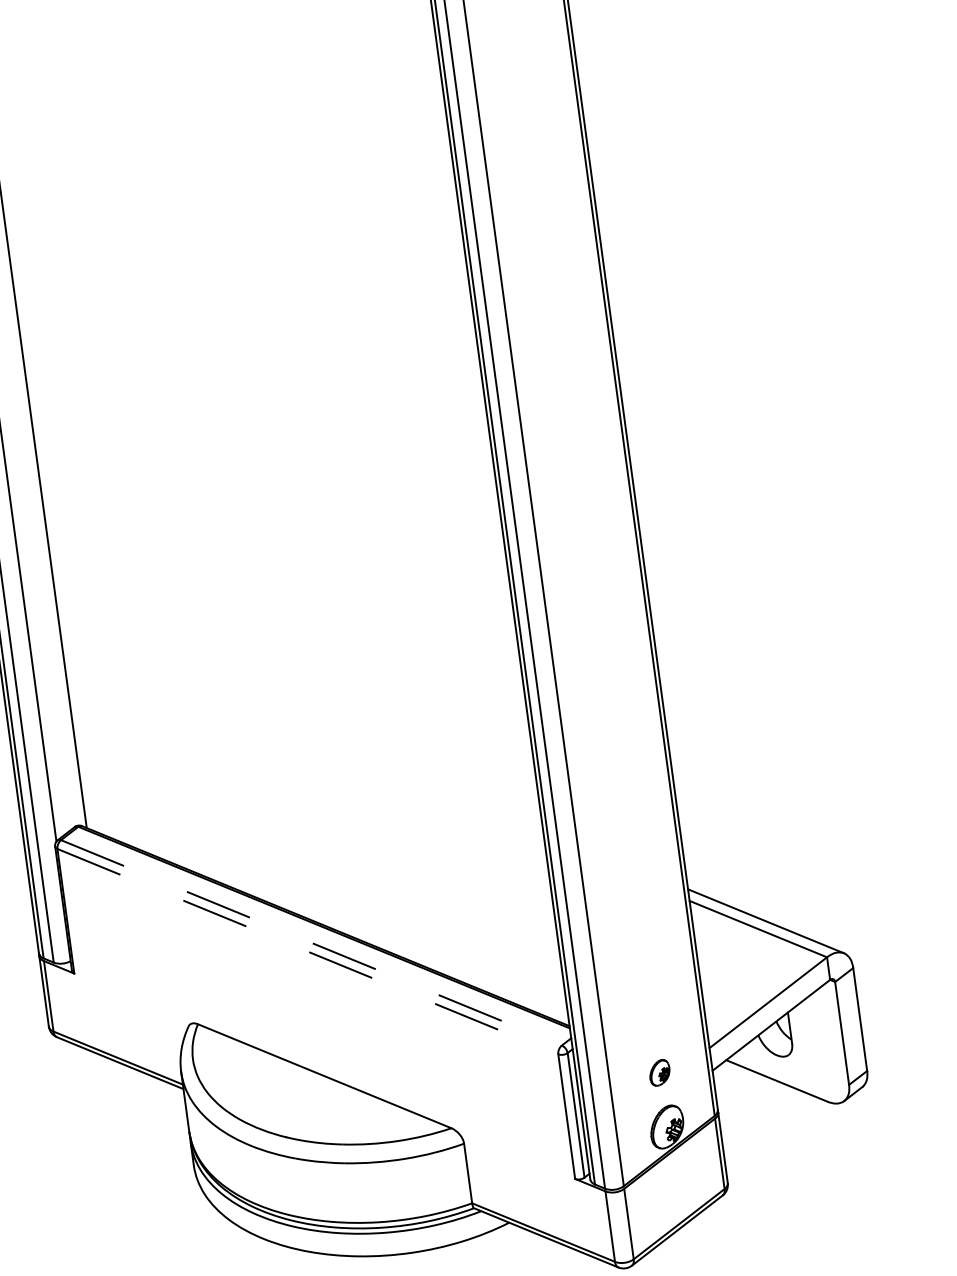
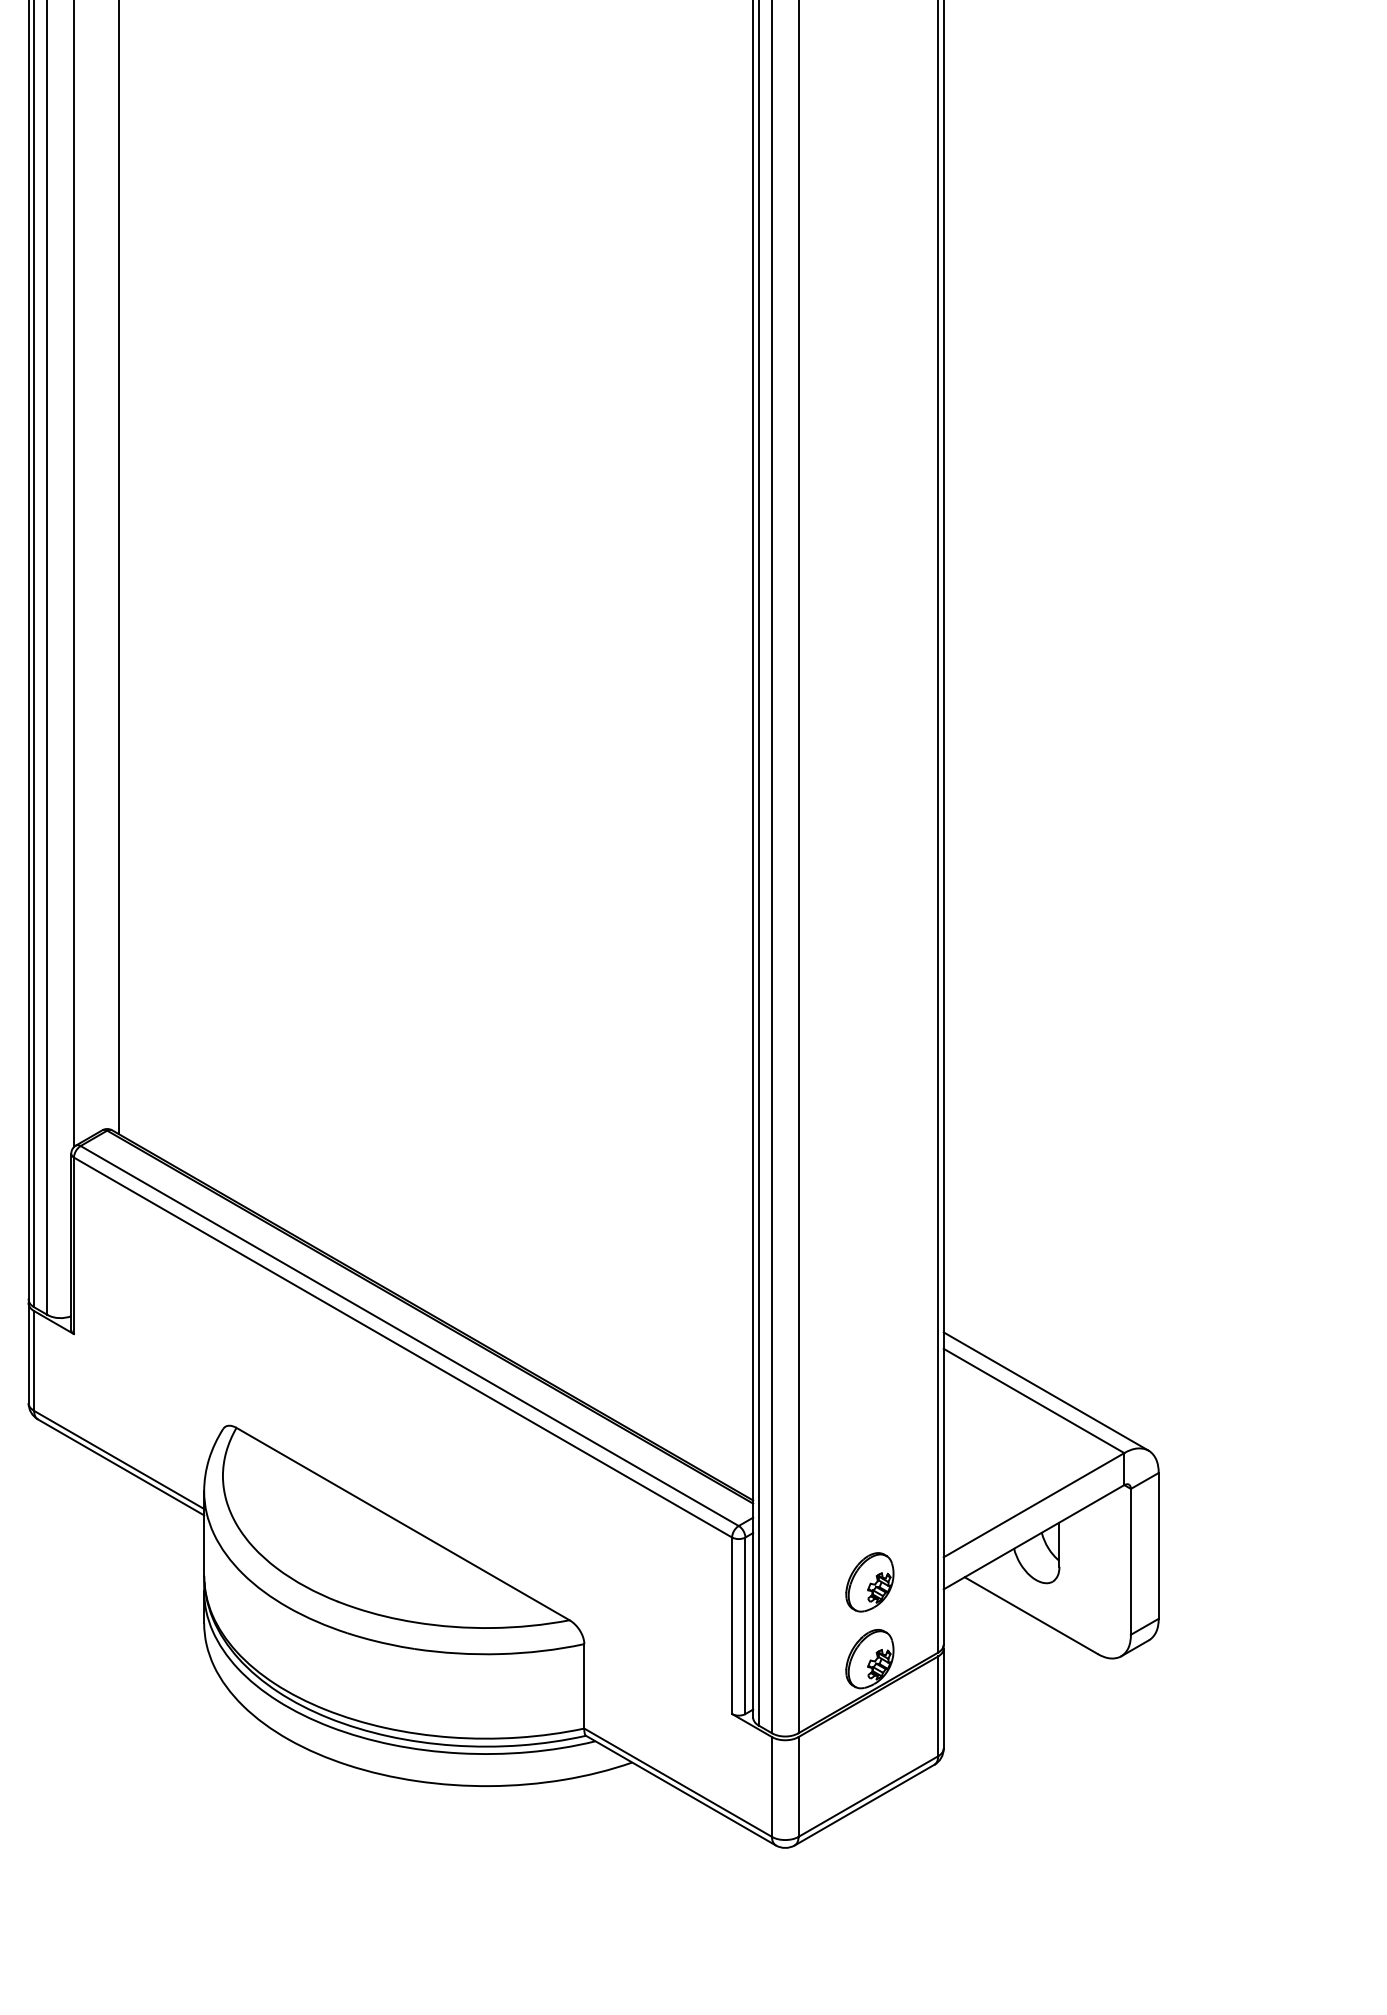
line: (311, 943) -> (409, 1336), dashed -> solid
line: (308, 951) -> (403, 1347), dashed -> solid
part: (659, 1072) -> (869, 1582), size x1.67

